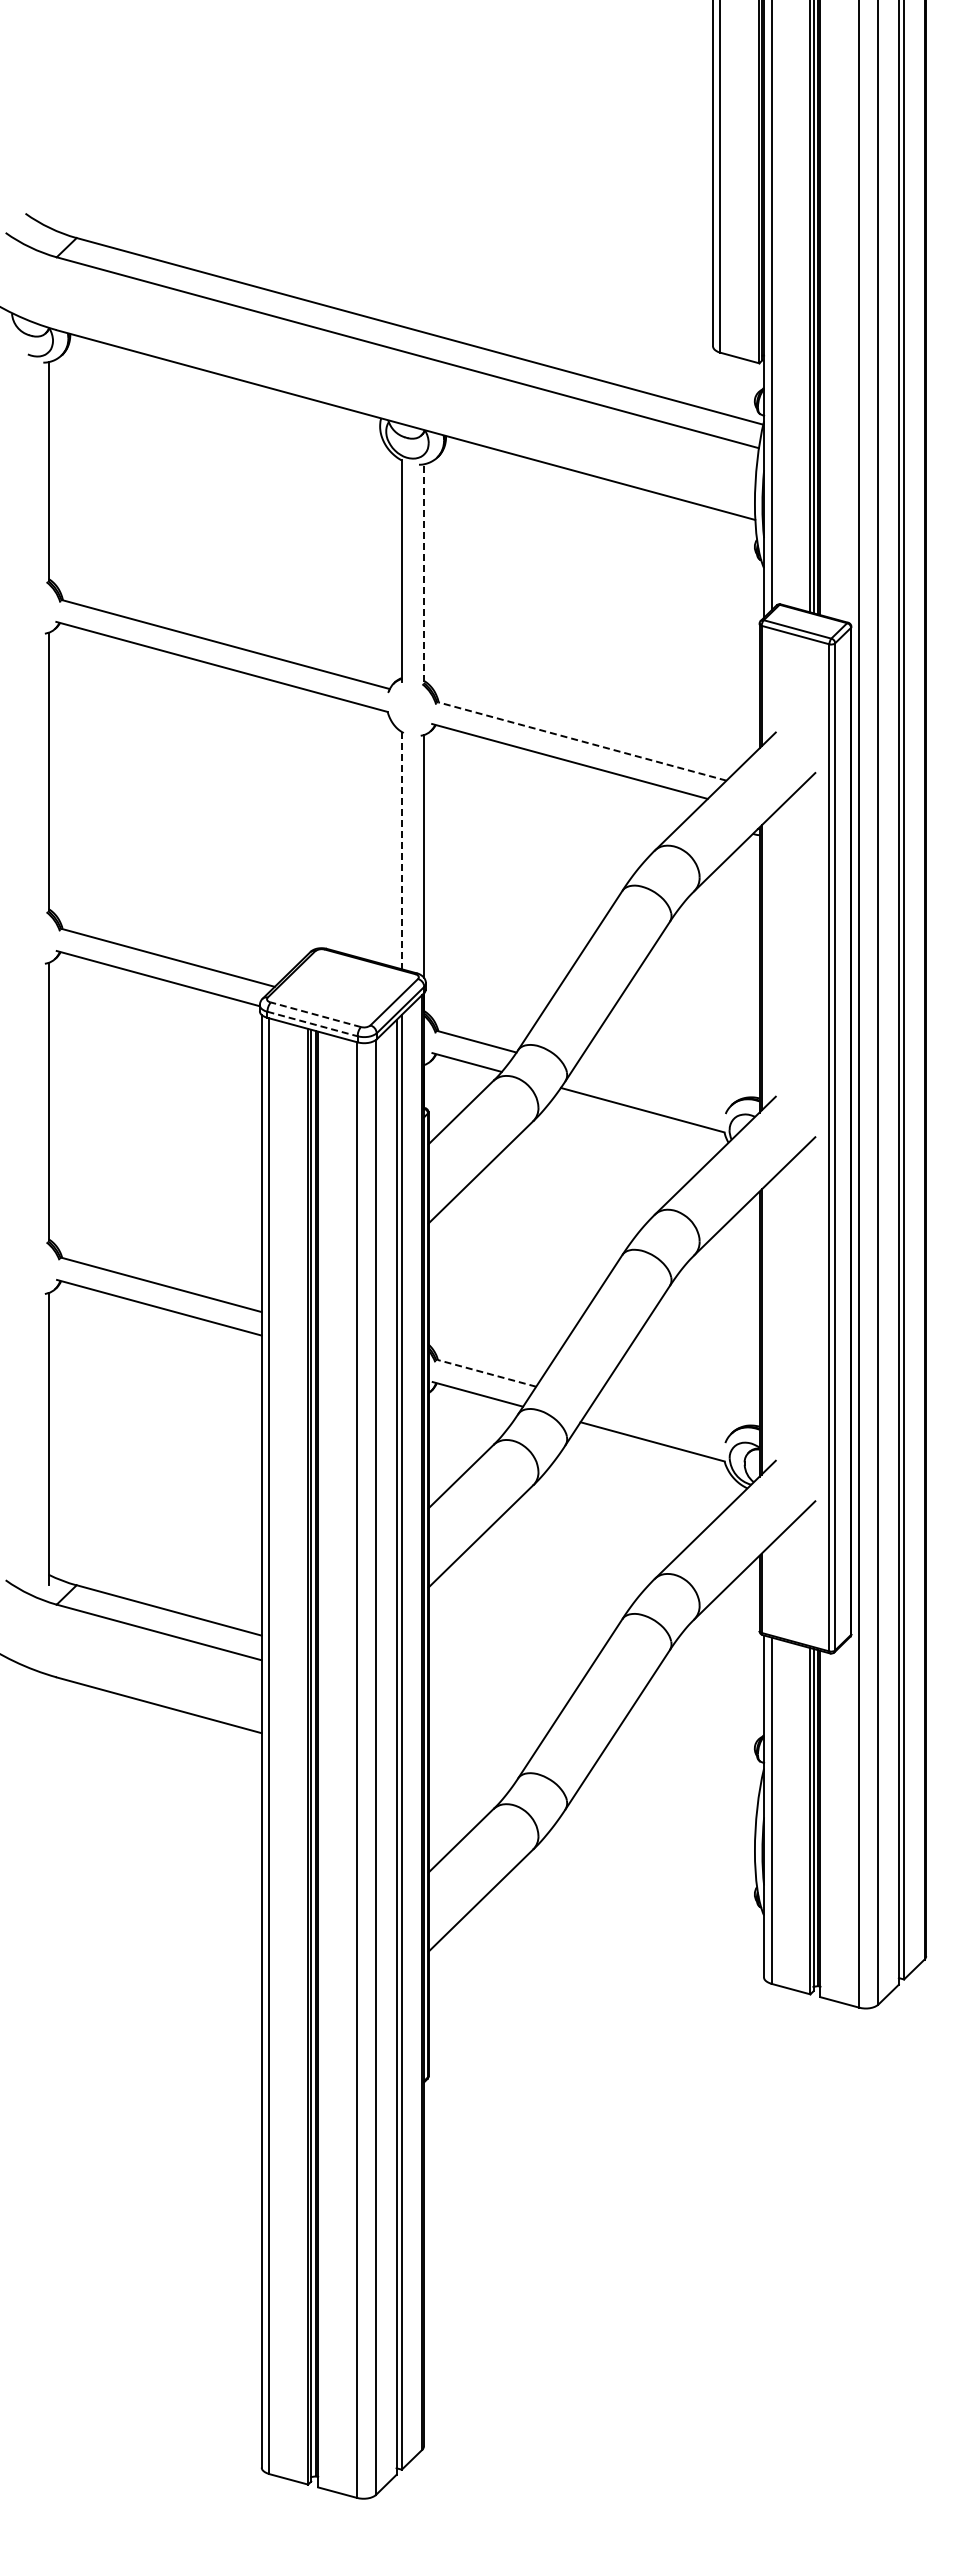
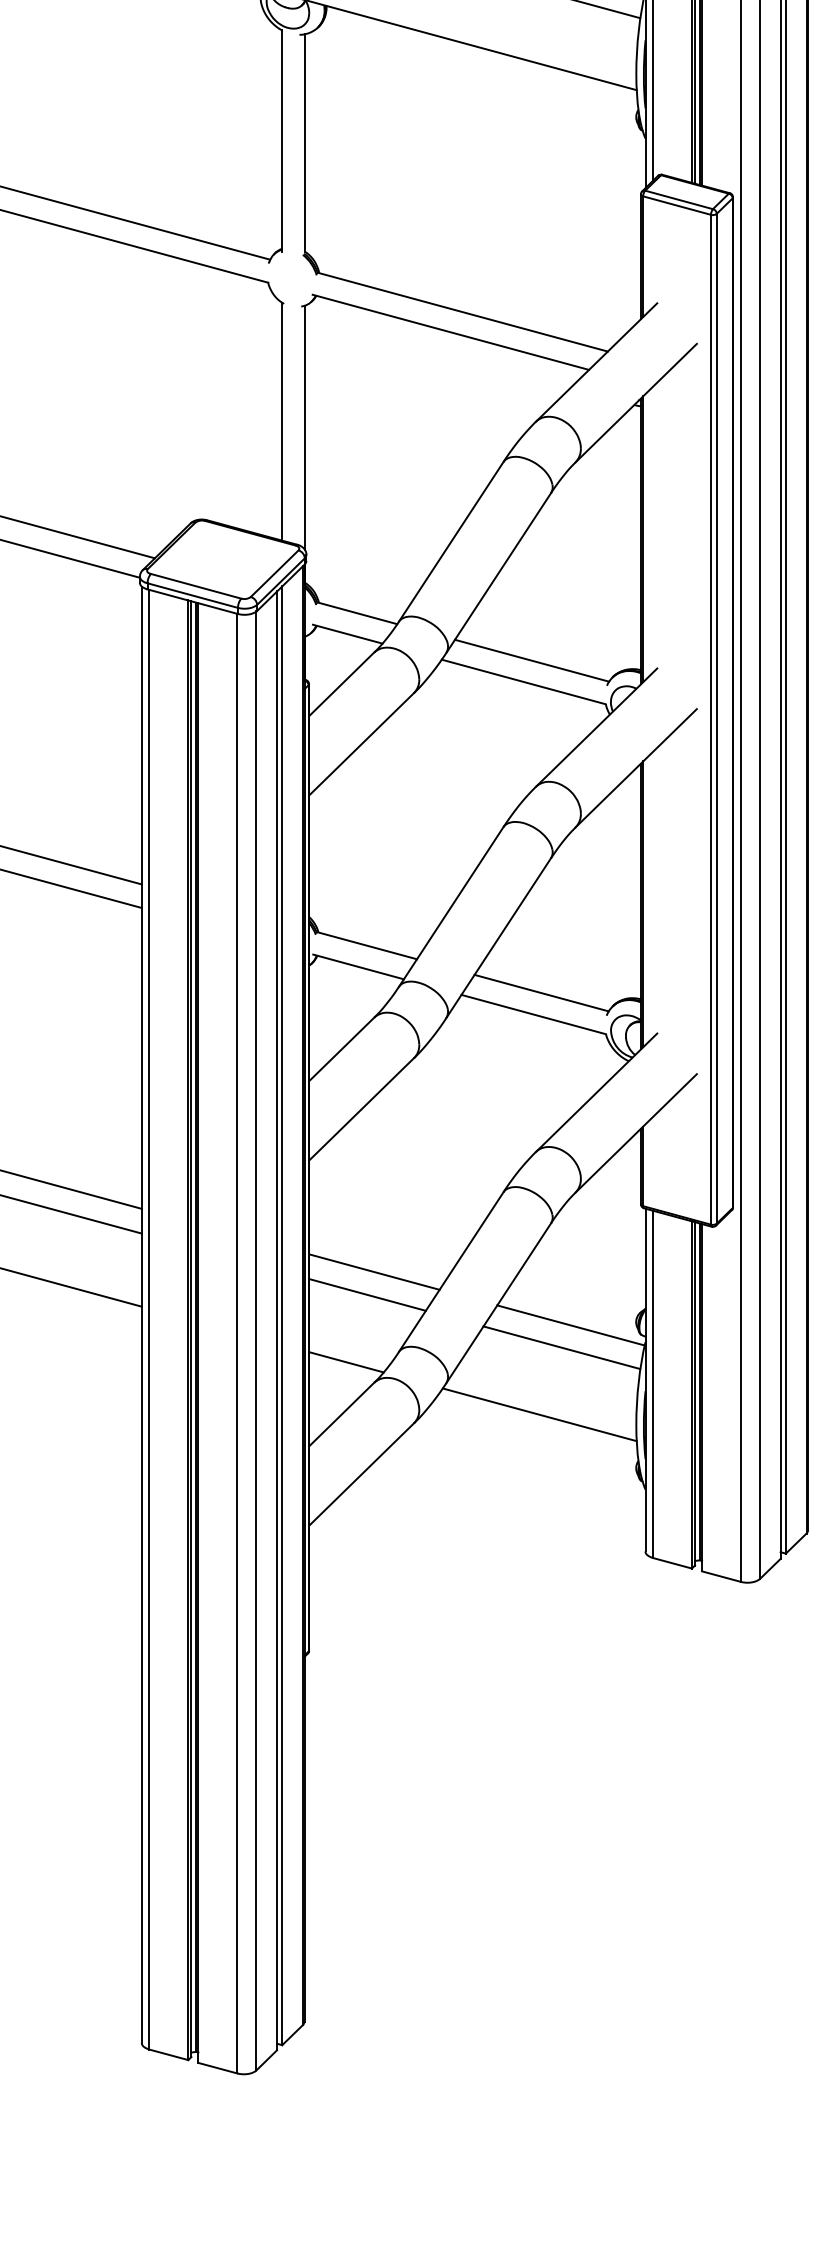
line: (424, 573) -> (305, 143), dashed -> solid
line: (581, 741) -> (462, 312), dashed -> solid
line: (401, 850) -> (281, 421), dashed -> solid
line: (315, 1014) -> (195, 586), dashed -> solid
line: (312, 1024) -> (192, 596), dashed -> solid
line: (650, 1088) -> (531, 660), added
line: (486, 1373) -> (367, 946), dashed -> solid
line: (660, 1420) -> (541, 993), added
line: (493, 1698) -> (374, 1271), added
line: (486, 1721) -> (367, 1294), added
line: (689, 1751) -> (570, 1325), added
line: (680, 1773) -> (561, 1347), added
line: (465, 1788) -> (346, 1362), added
line: (658, 1840) -> (539, 1414), added

